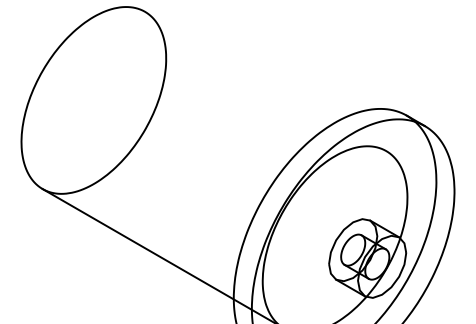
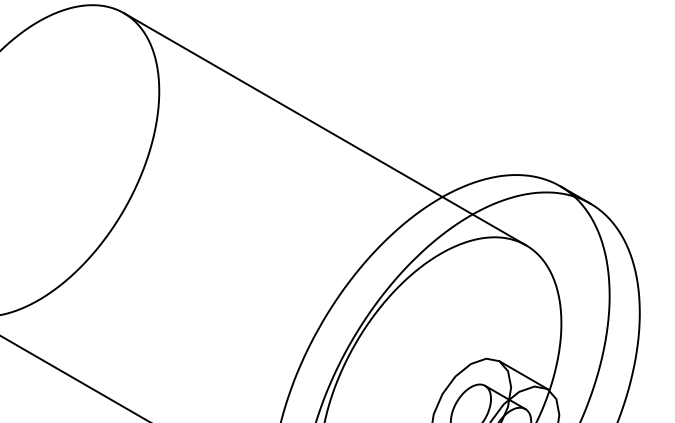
line: (265, 81) -> (324, 129), added

